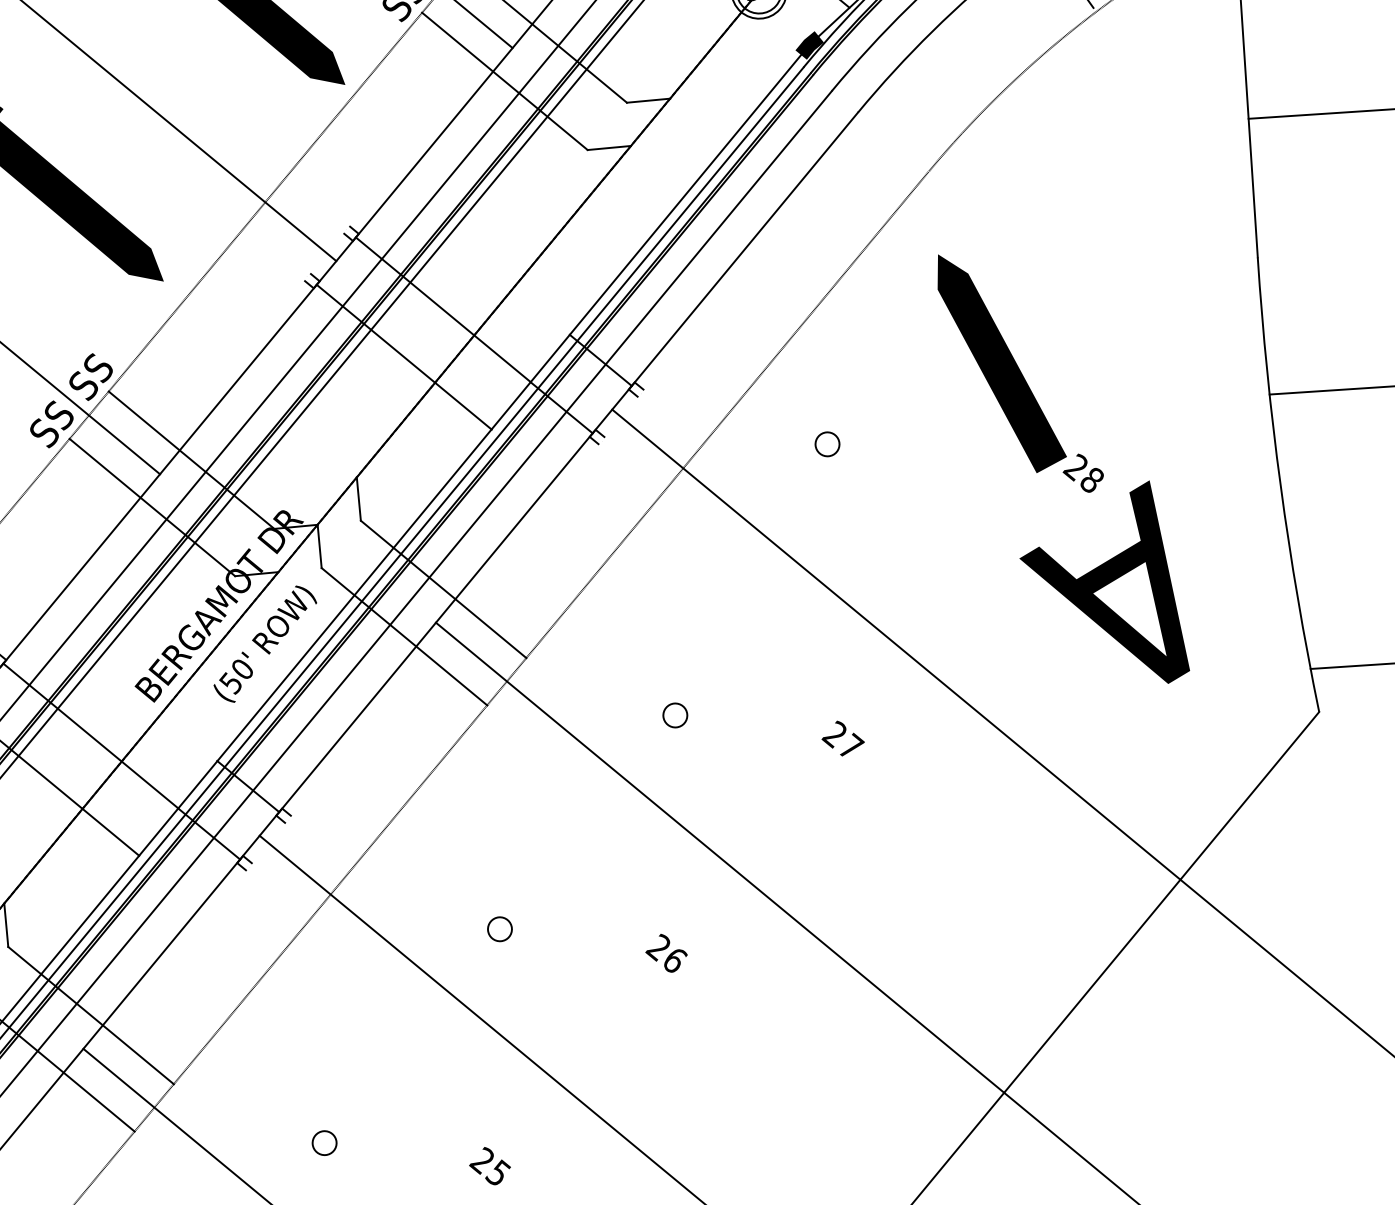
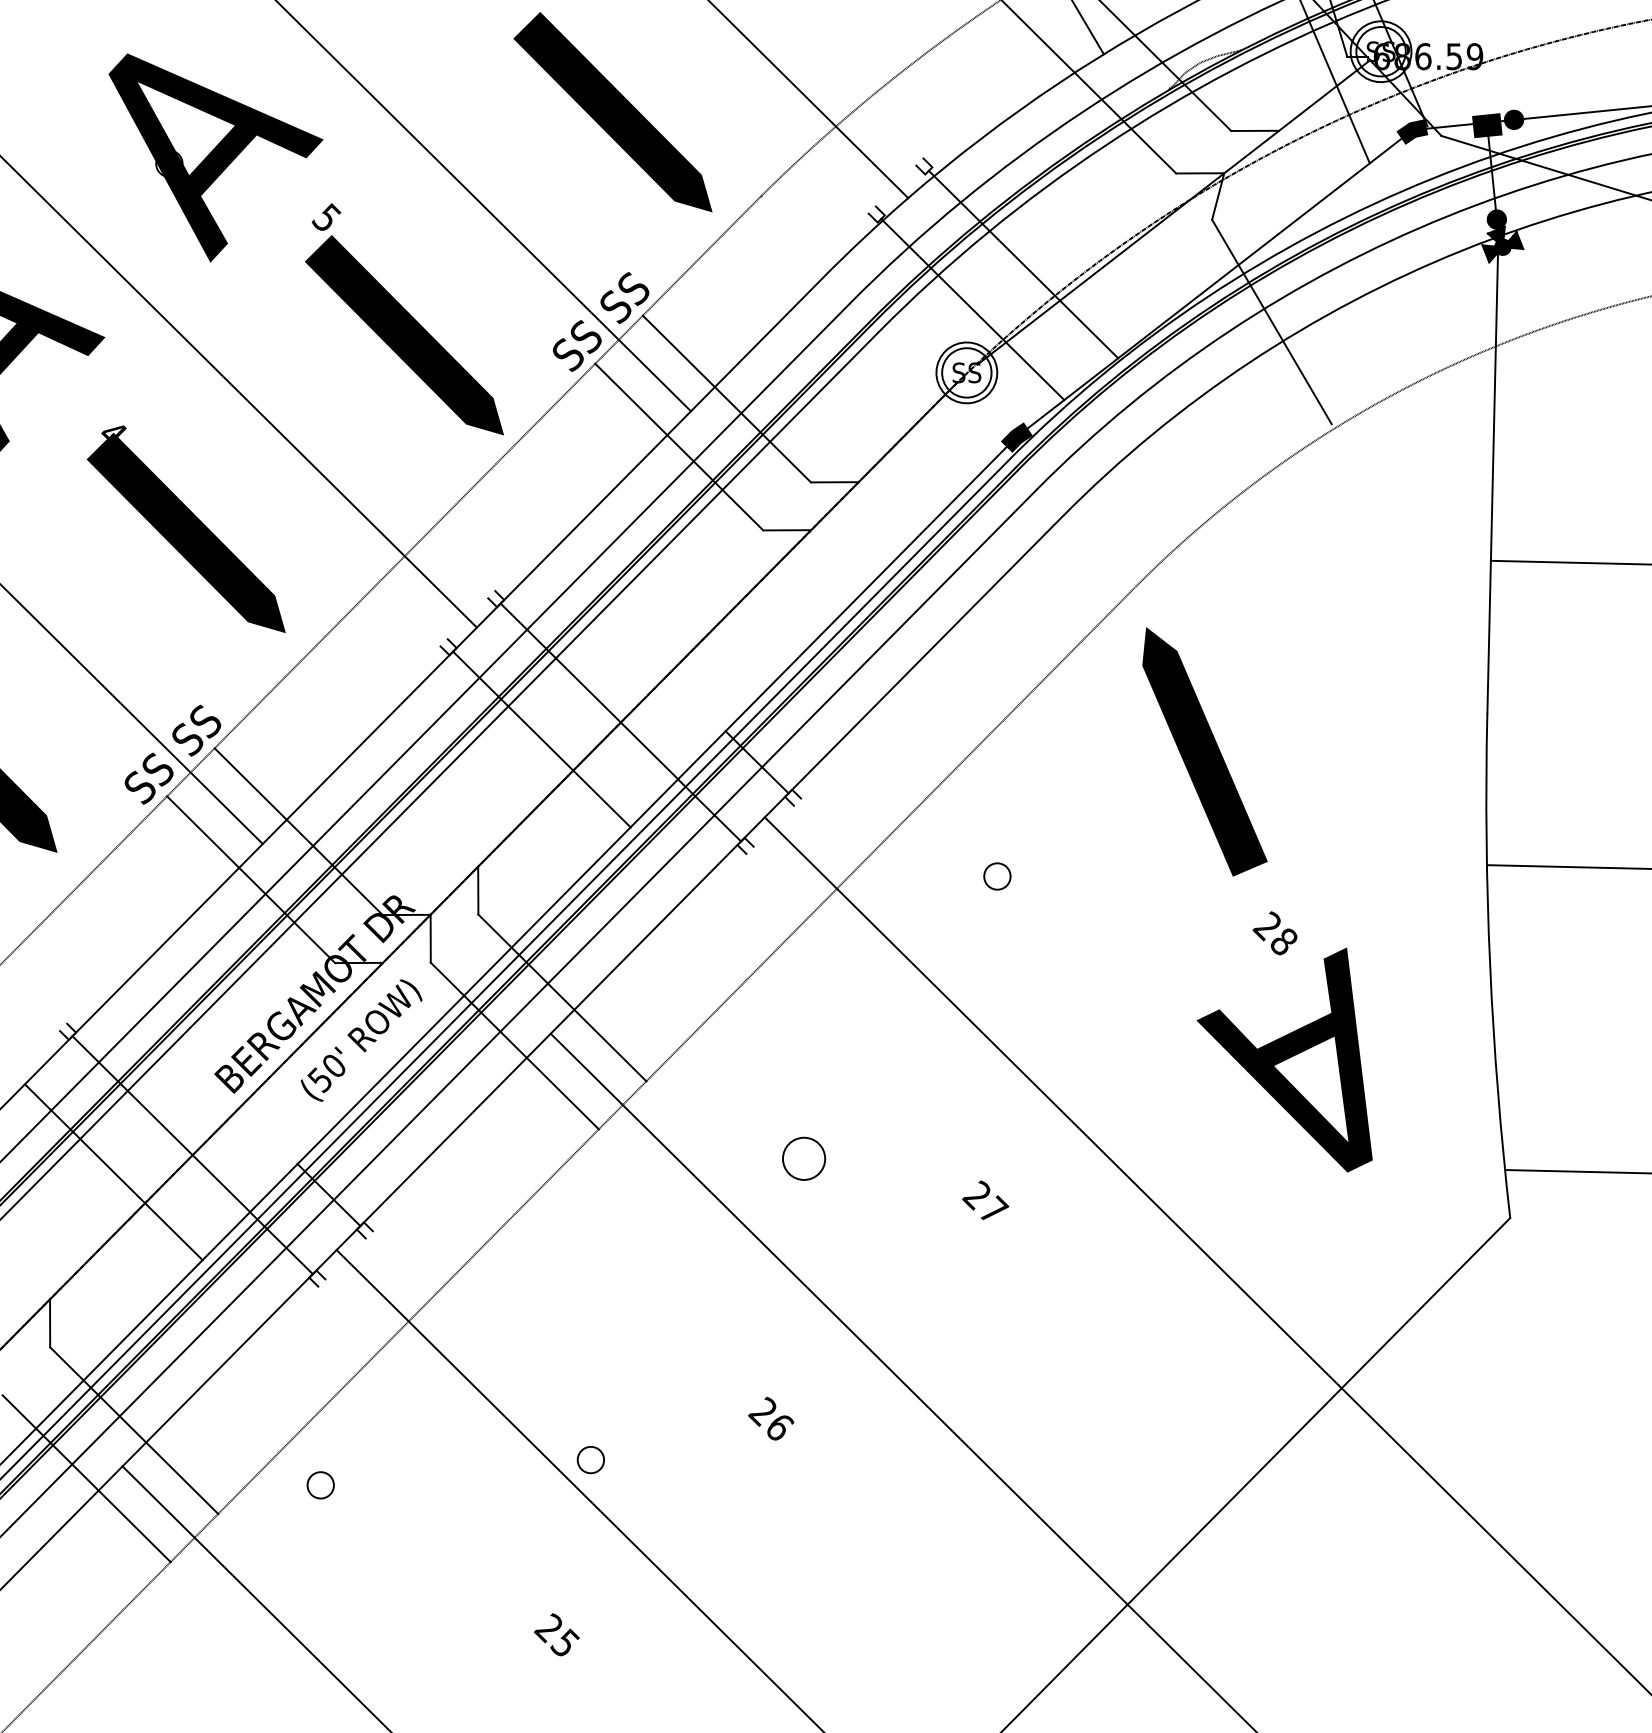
line: (1000, 362) -> (1204, 751), moved
circle: (674, 715) -> (803, 1158), size x1.6
circle: (499, 929) -> (590, 1460), moved
circle: (324, 1143) -> (320, 1485), moved

